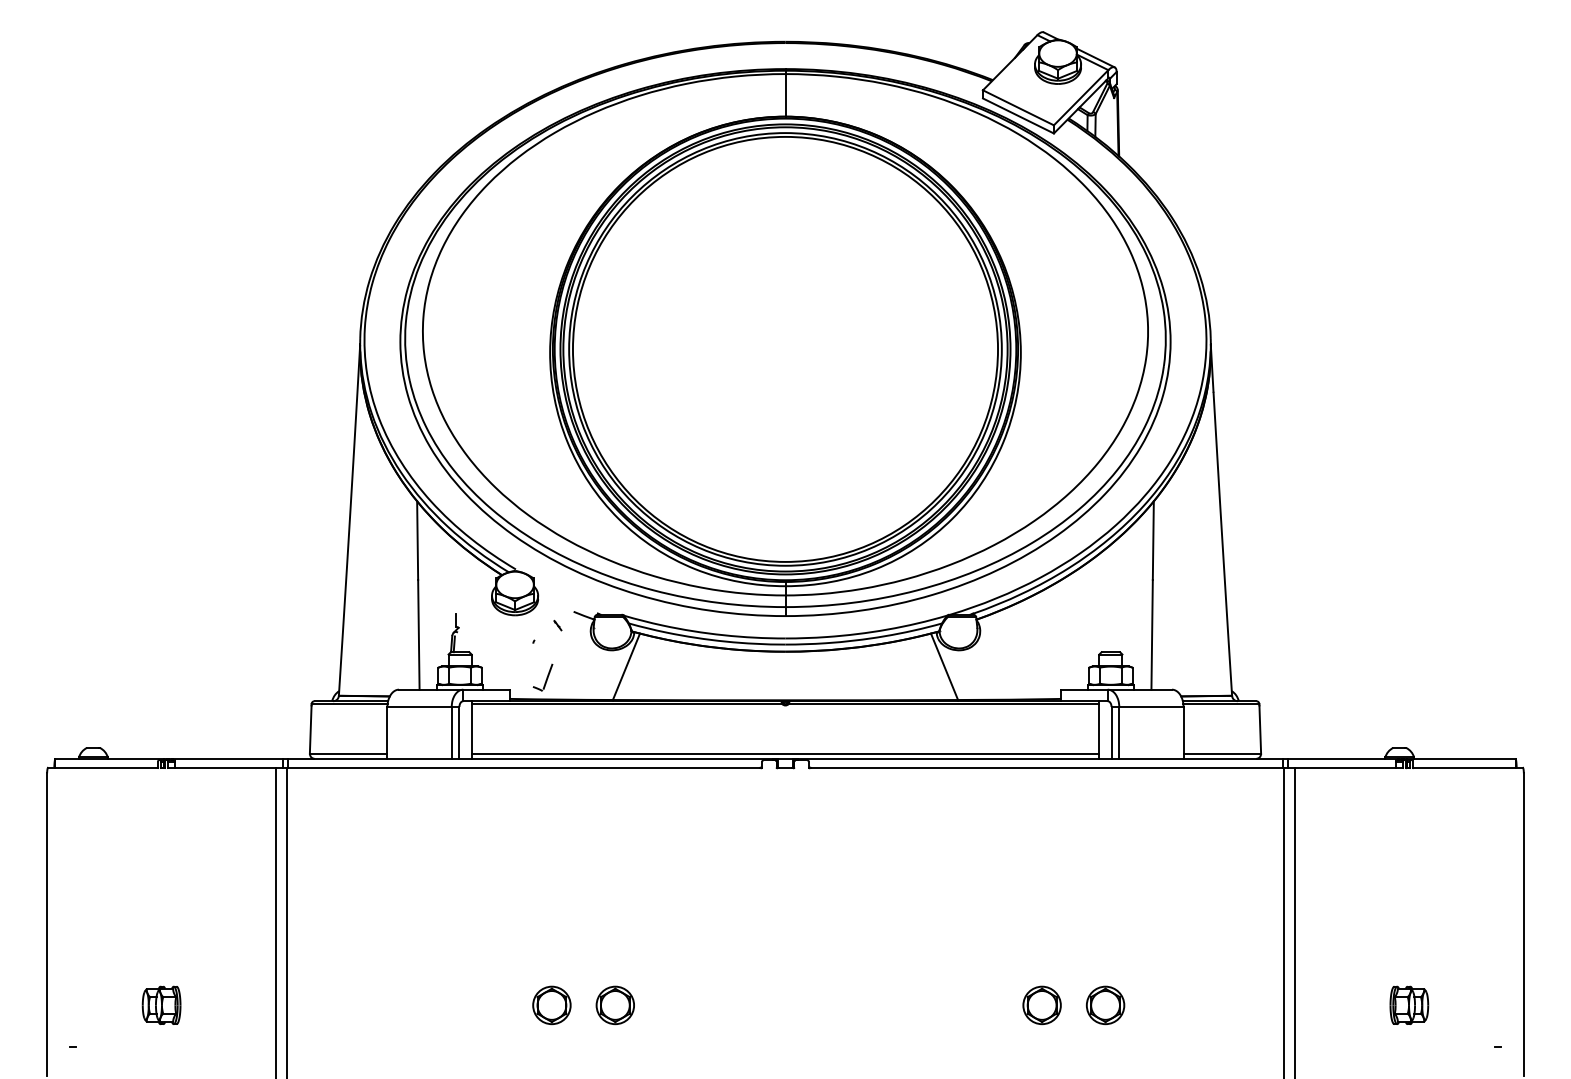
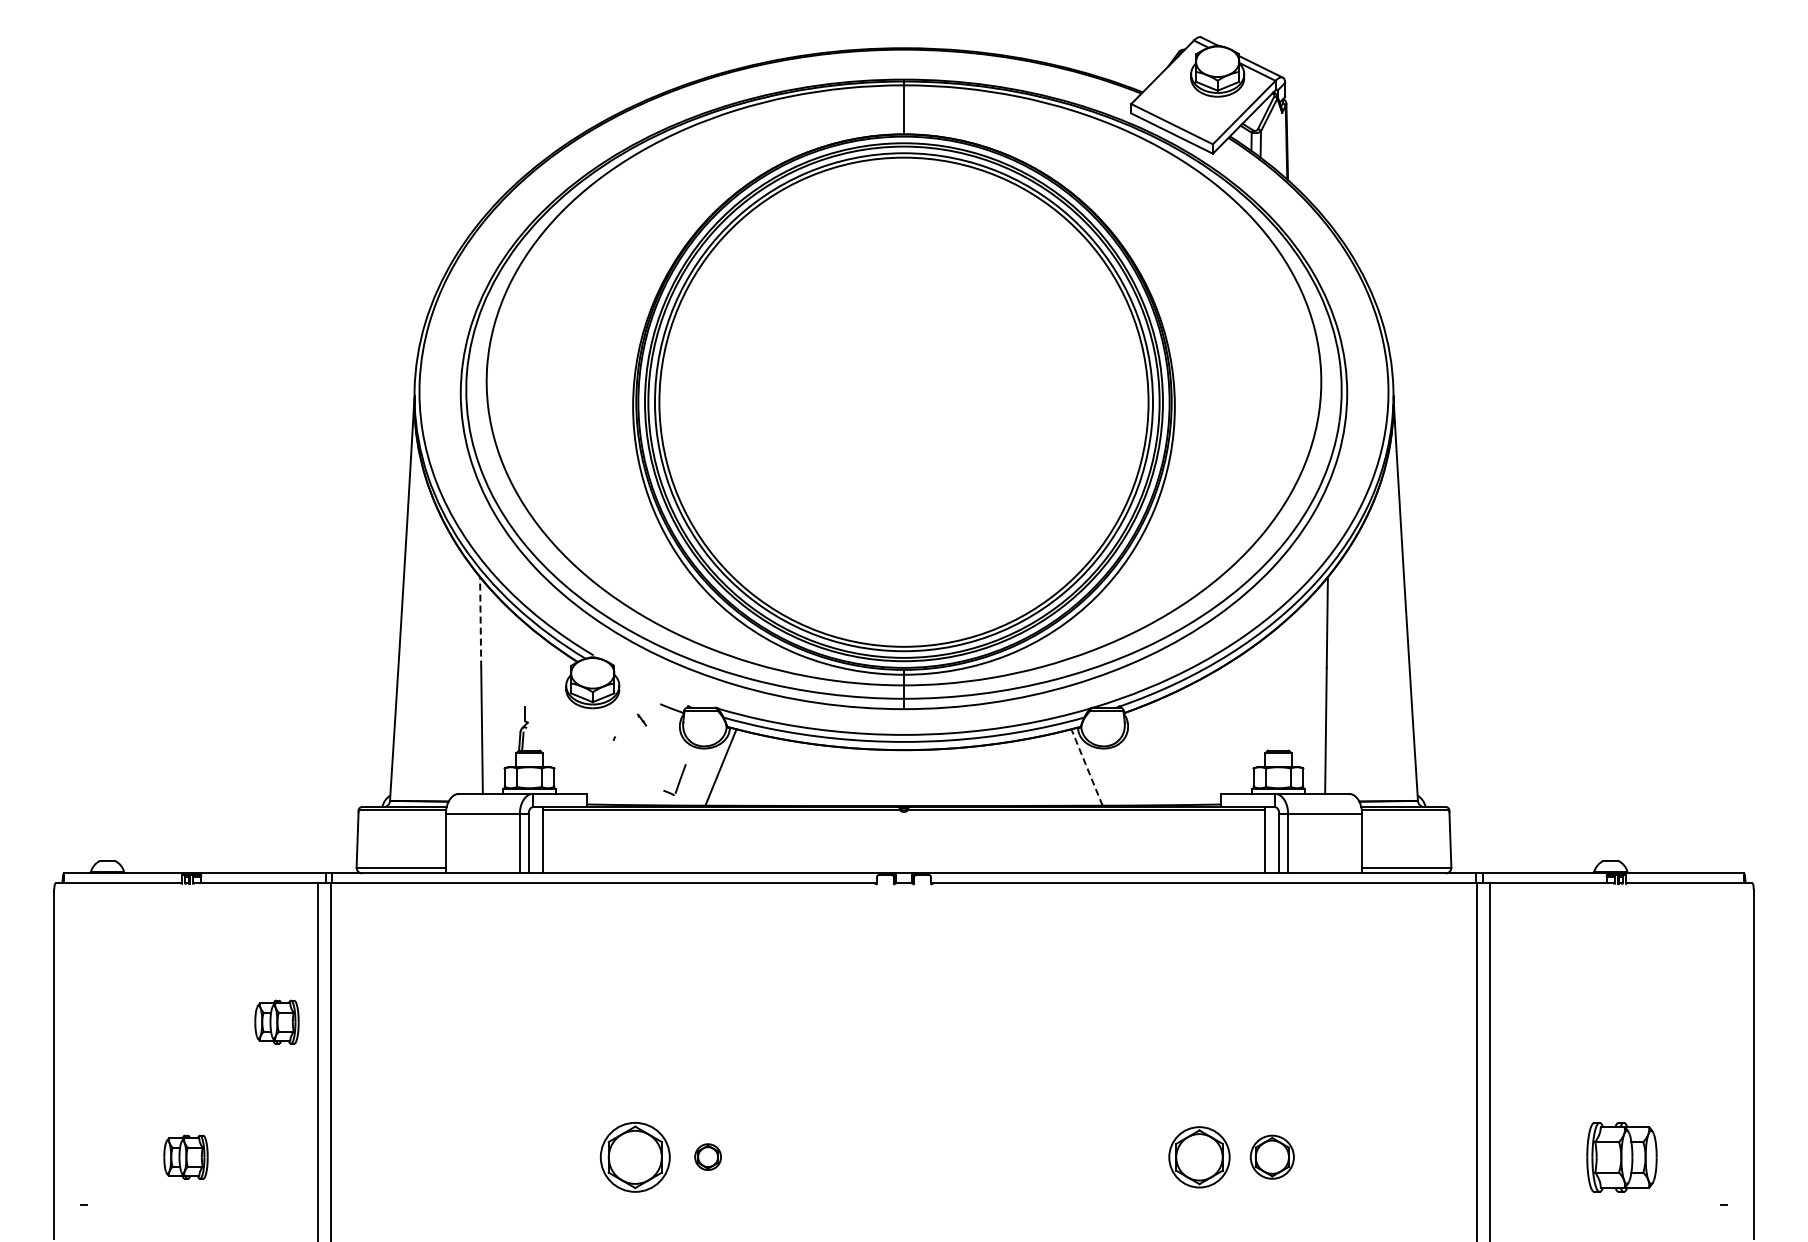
line: (417, 539) -> (480, 621), solid -> dashed
line: (944, 666) -> (1086, 767), solid -> dashed
part: (542, 677) -> (674, 779), moved
line: (785, 753) -> (903, 867), removed
part: (240, 887) -> (276, 1021), added
part: (551, 1004) -> (634, 1156), size x1.6
part: (614, 1004) -> (707, 1156), size x0.6
part: (1041, 1004) -> (1198, 1156), size x1.4
part: (1408, 1004) -> (1621, 1156), size x1.6

